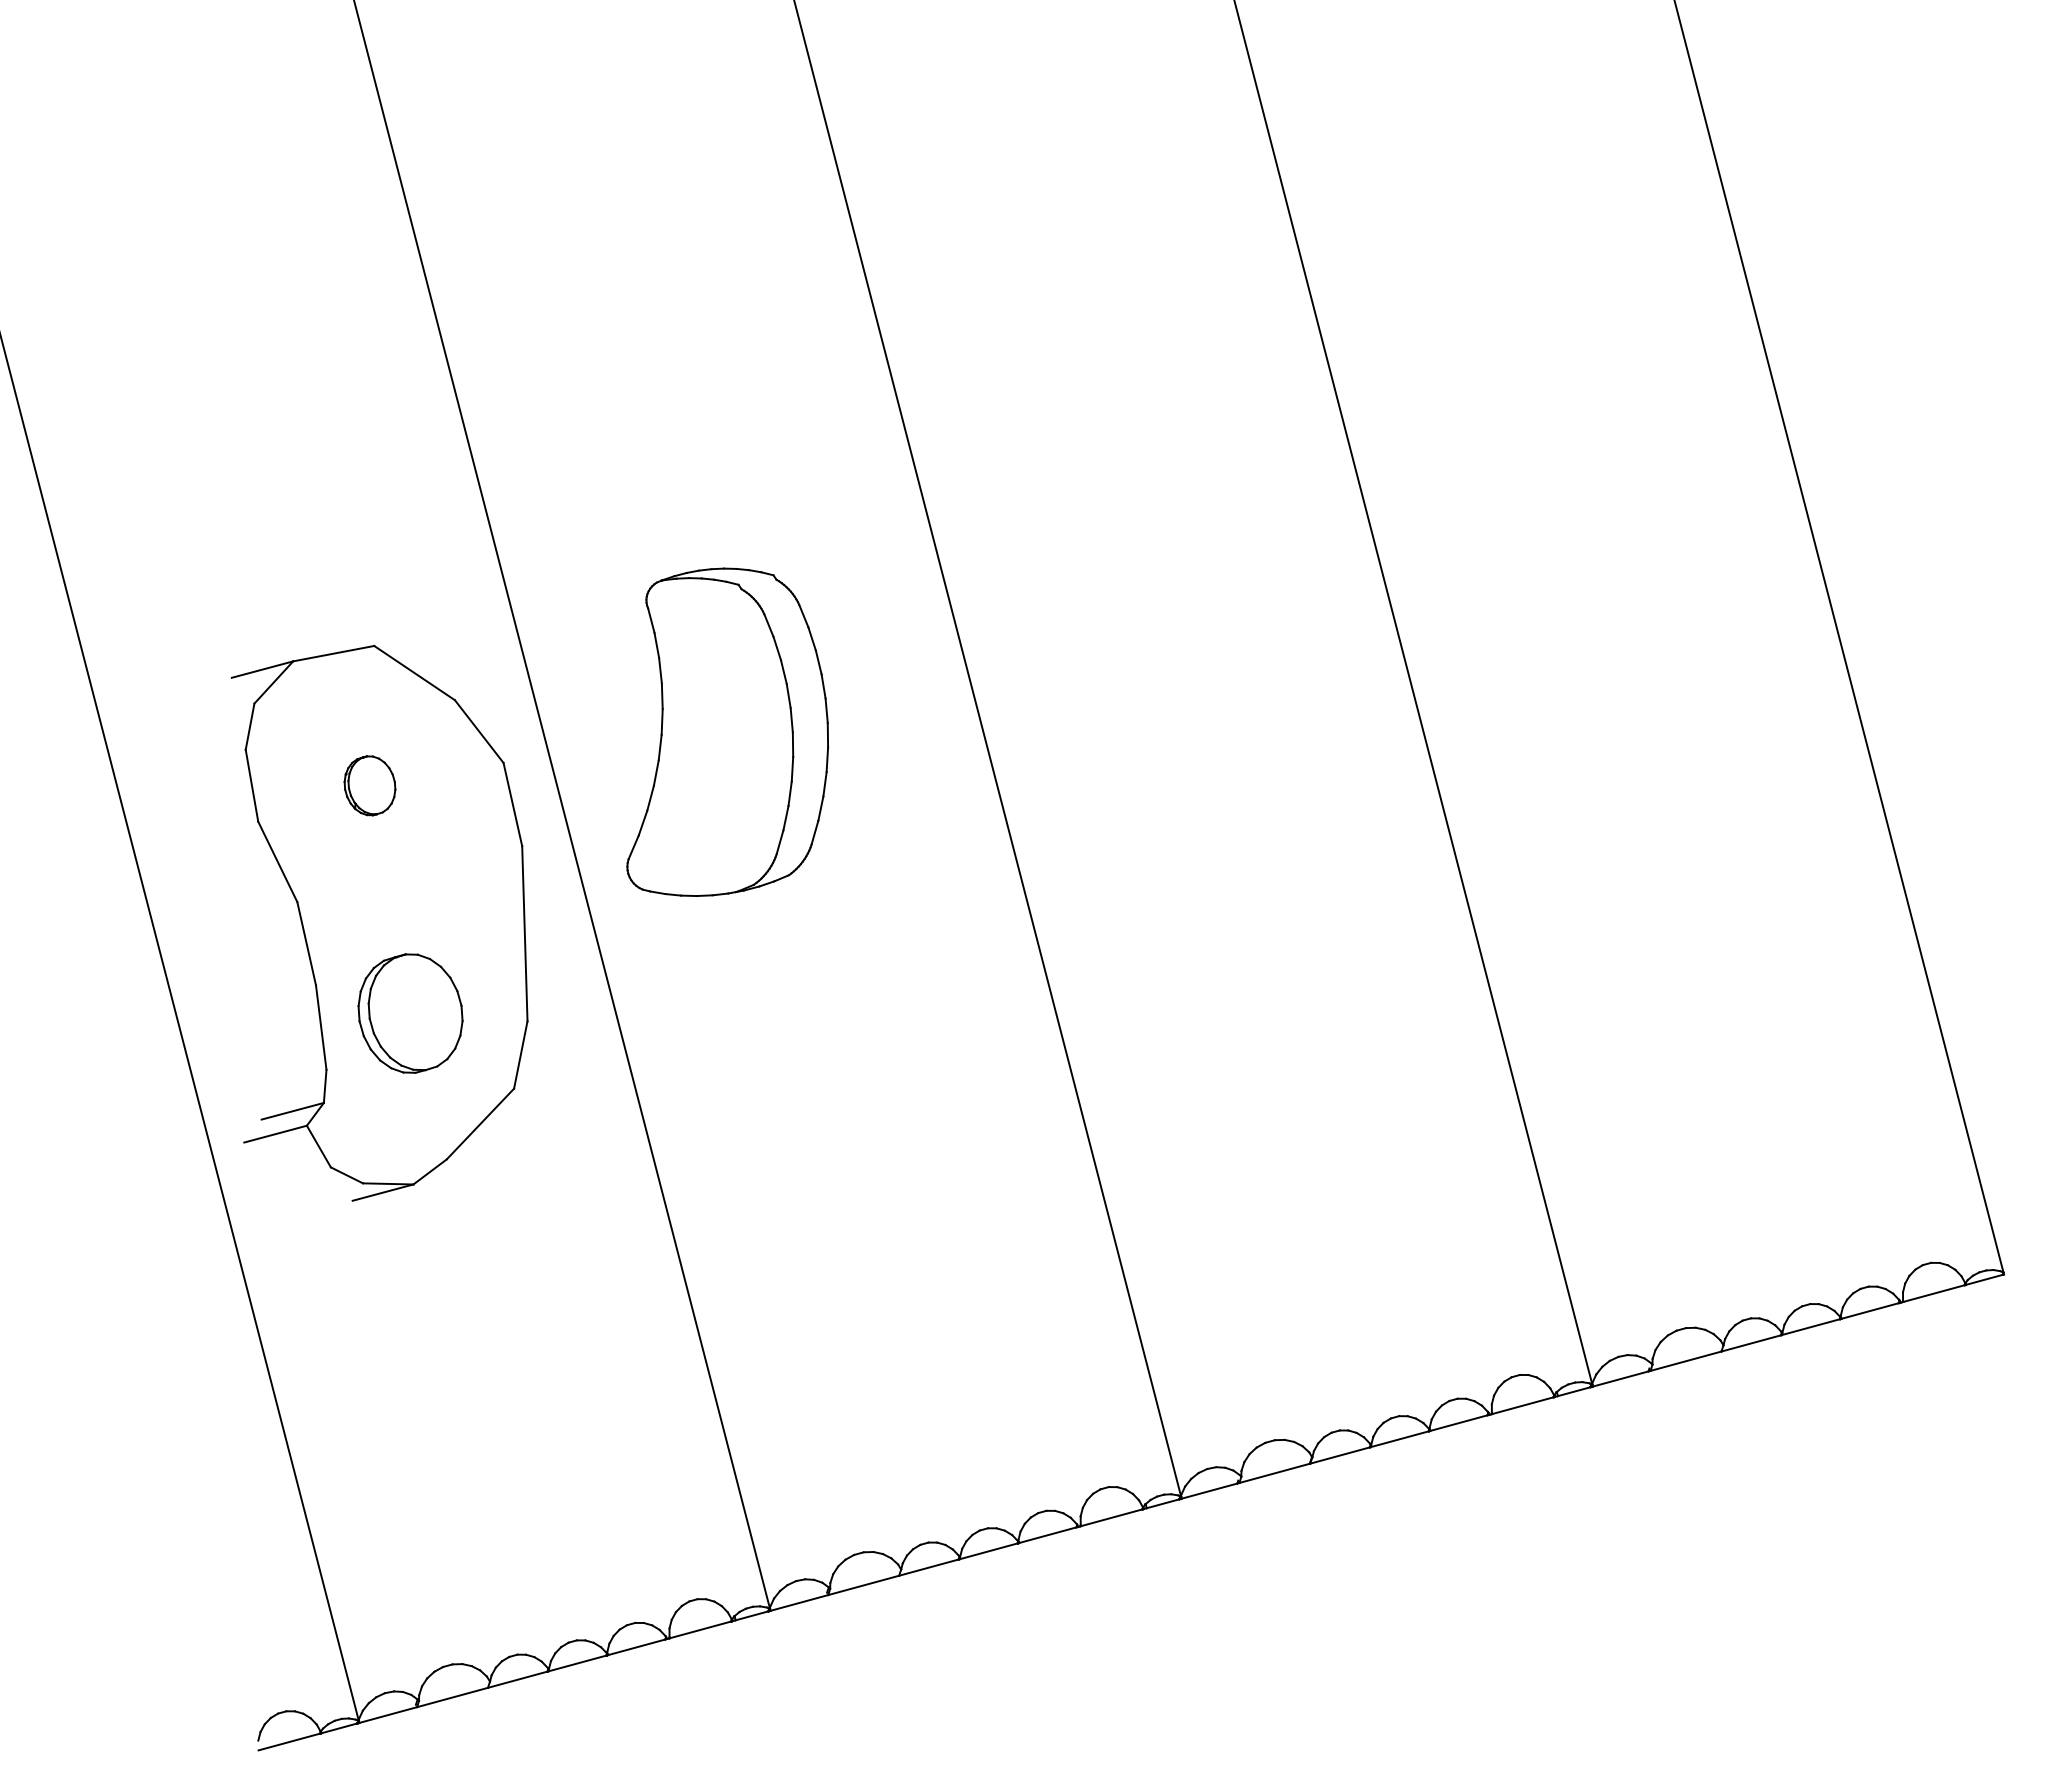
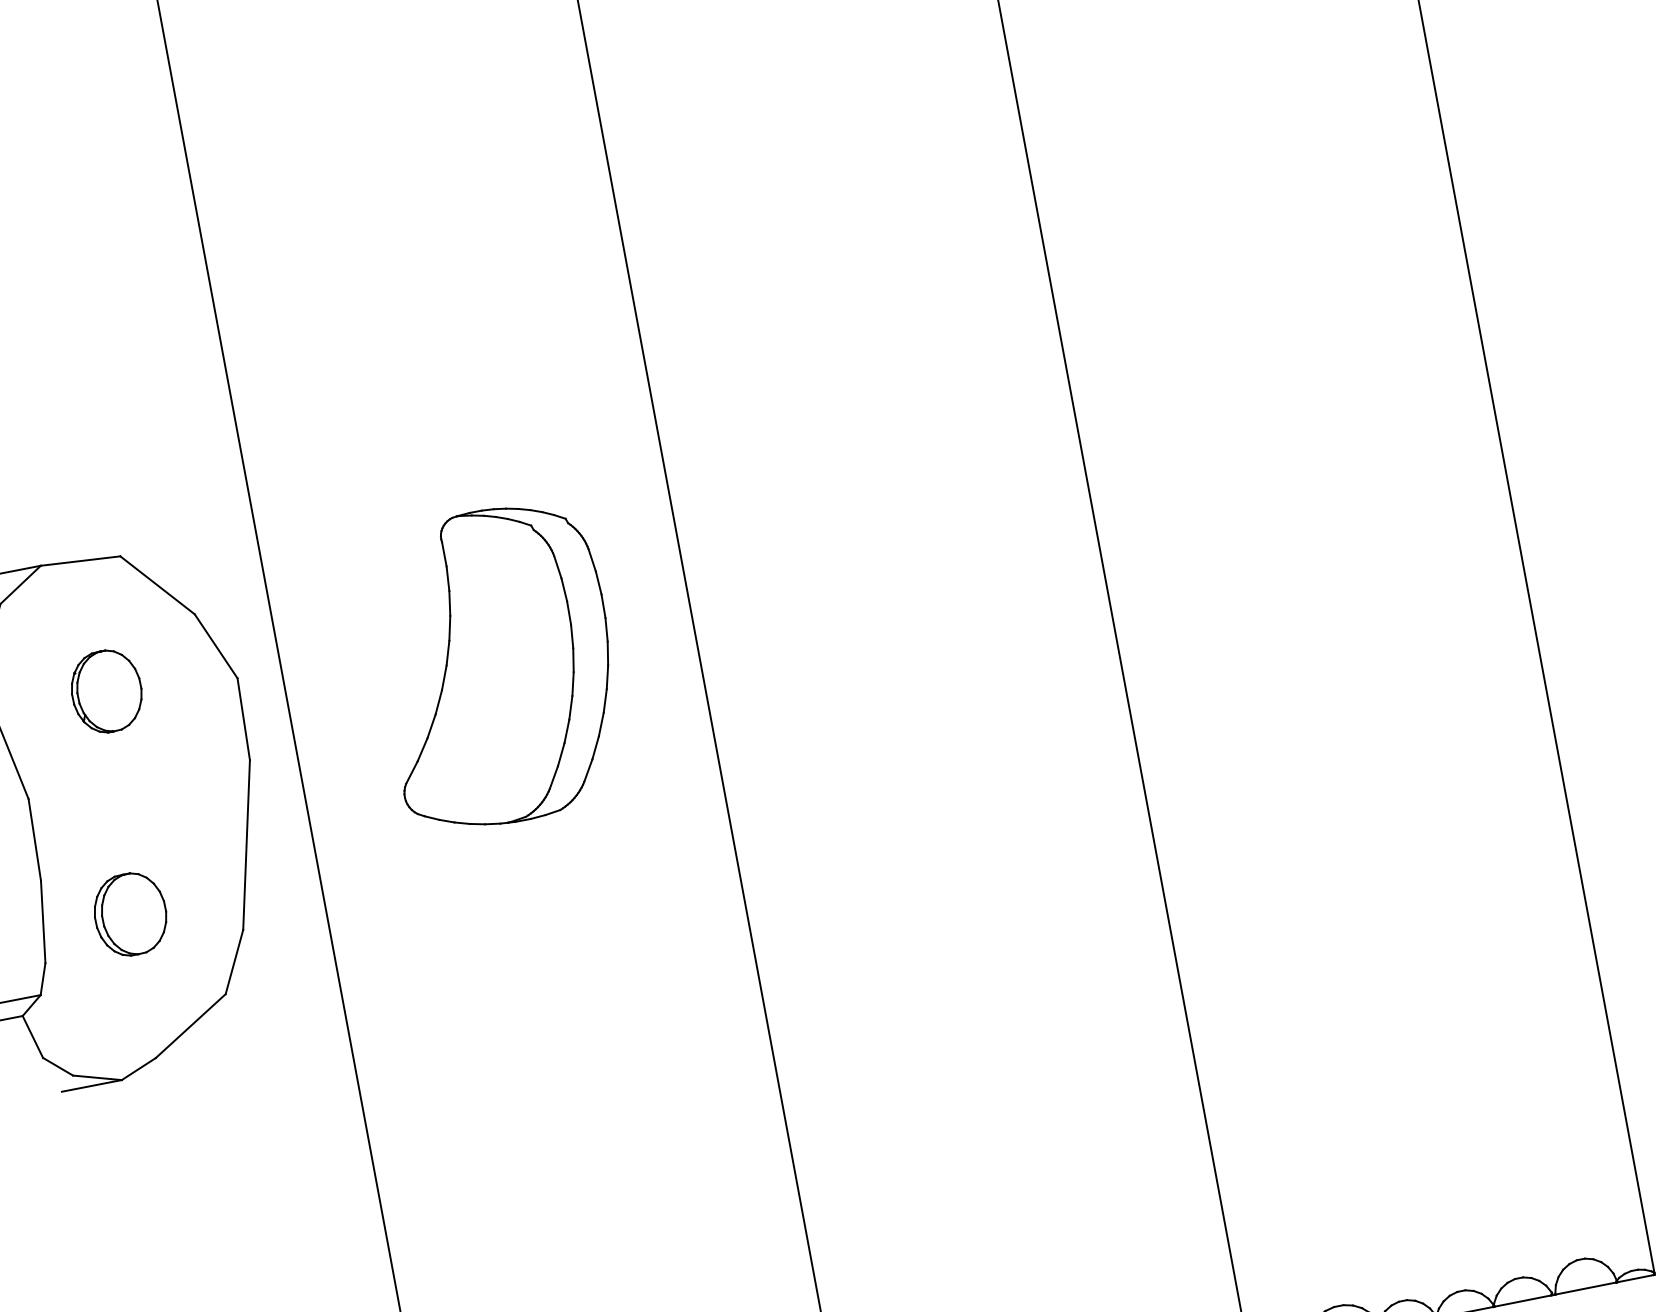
part: (727, 731) -> (510, 666), moved
part: (369, 785) -> (106, 691), size x1.43
part: (410, 1013) -> (130, 914), size x0.71

